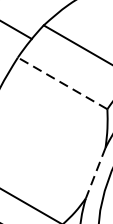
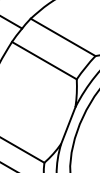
line: (61, 83) -> (43, 60), dashed -> solid
line: (95, 173) -> (68, 125), dashed -> solid

